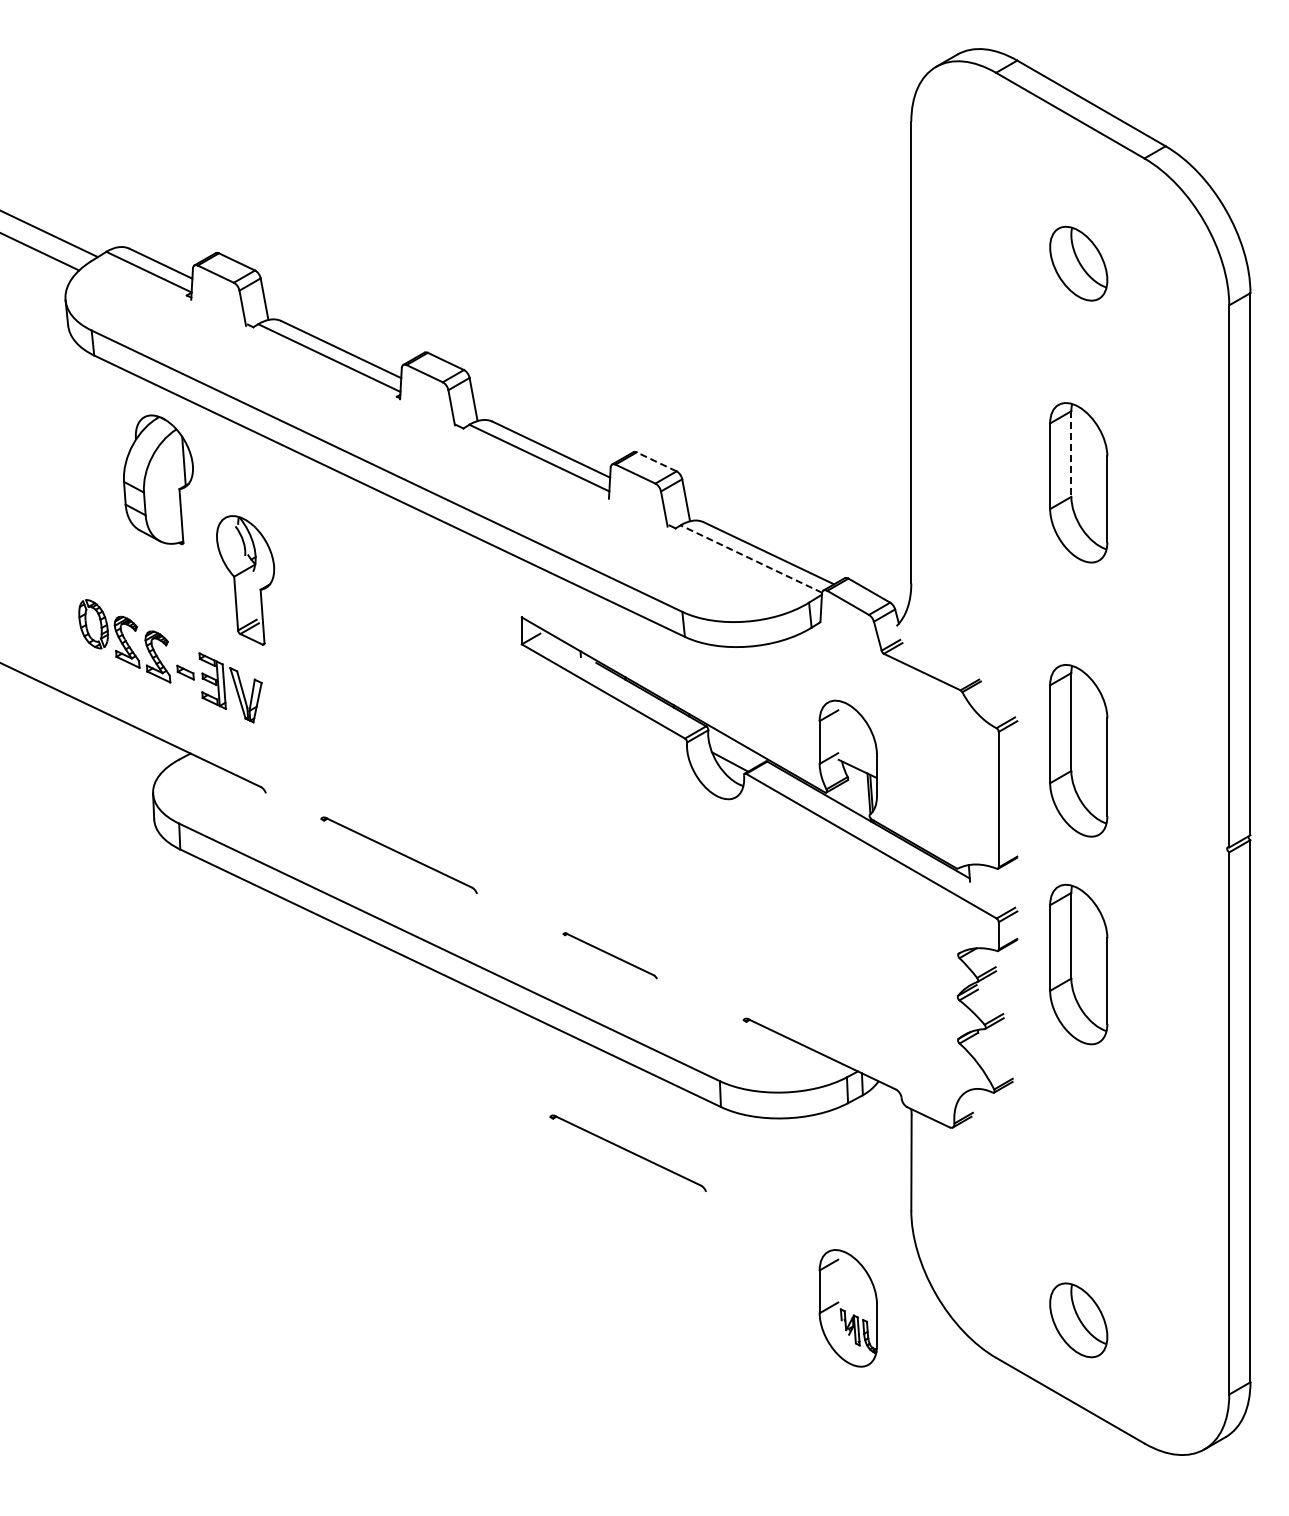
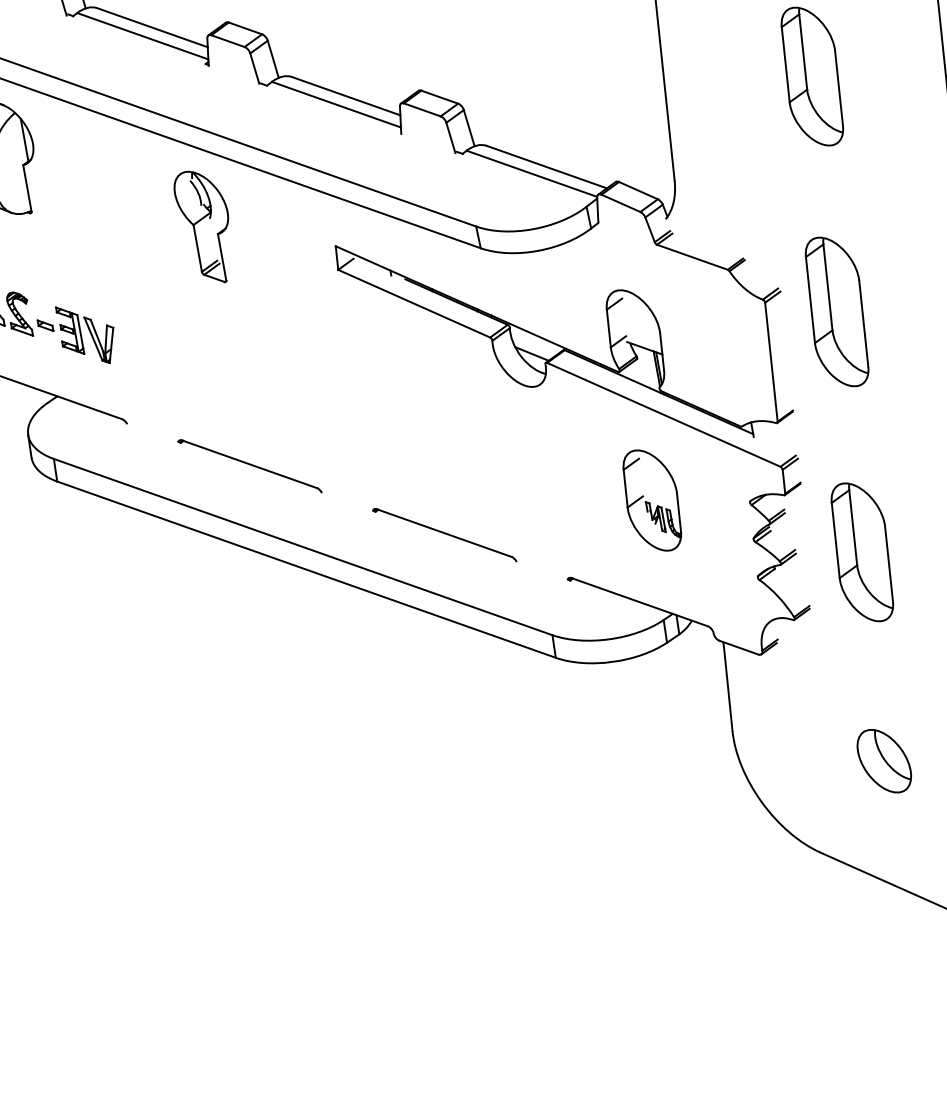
line: (1071, 454) -> (803, 52), dashed -> solid
line: (656, 461) -> (439, 96), dashed -> solid
line: (750, 558) -> (531, 173), dashed -> solid
part: (245, 580) -> (203, 227), moved
part: (609, 955) -> (443, 535), size x1.67
part: (1078, 964) -> (862, 552), moved
part: (627, 1152) -> (477, 706), removed
part: (847, 1308) -> (651, 500), moved
part: (1078, 1320) -> (884, 761), moved

